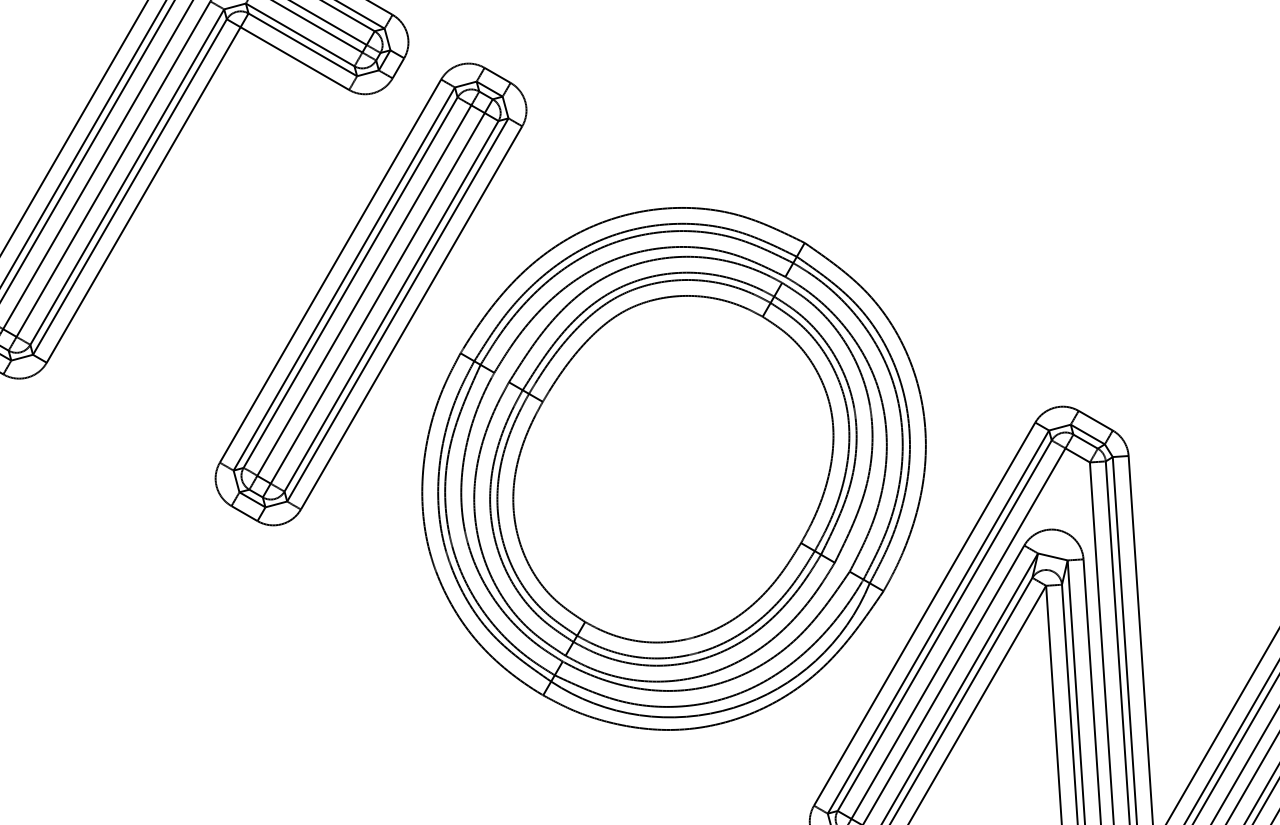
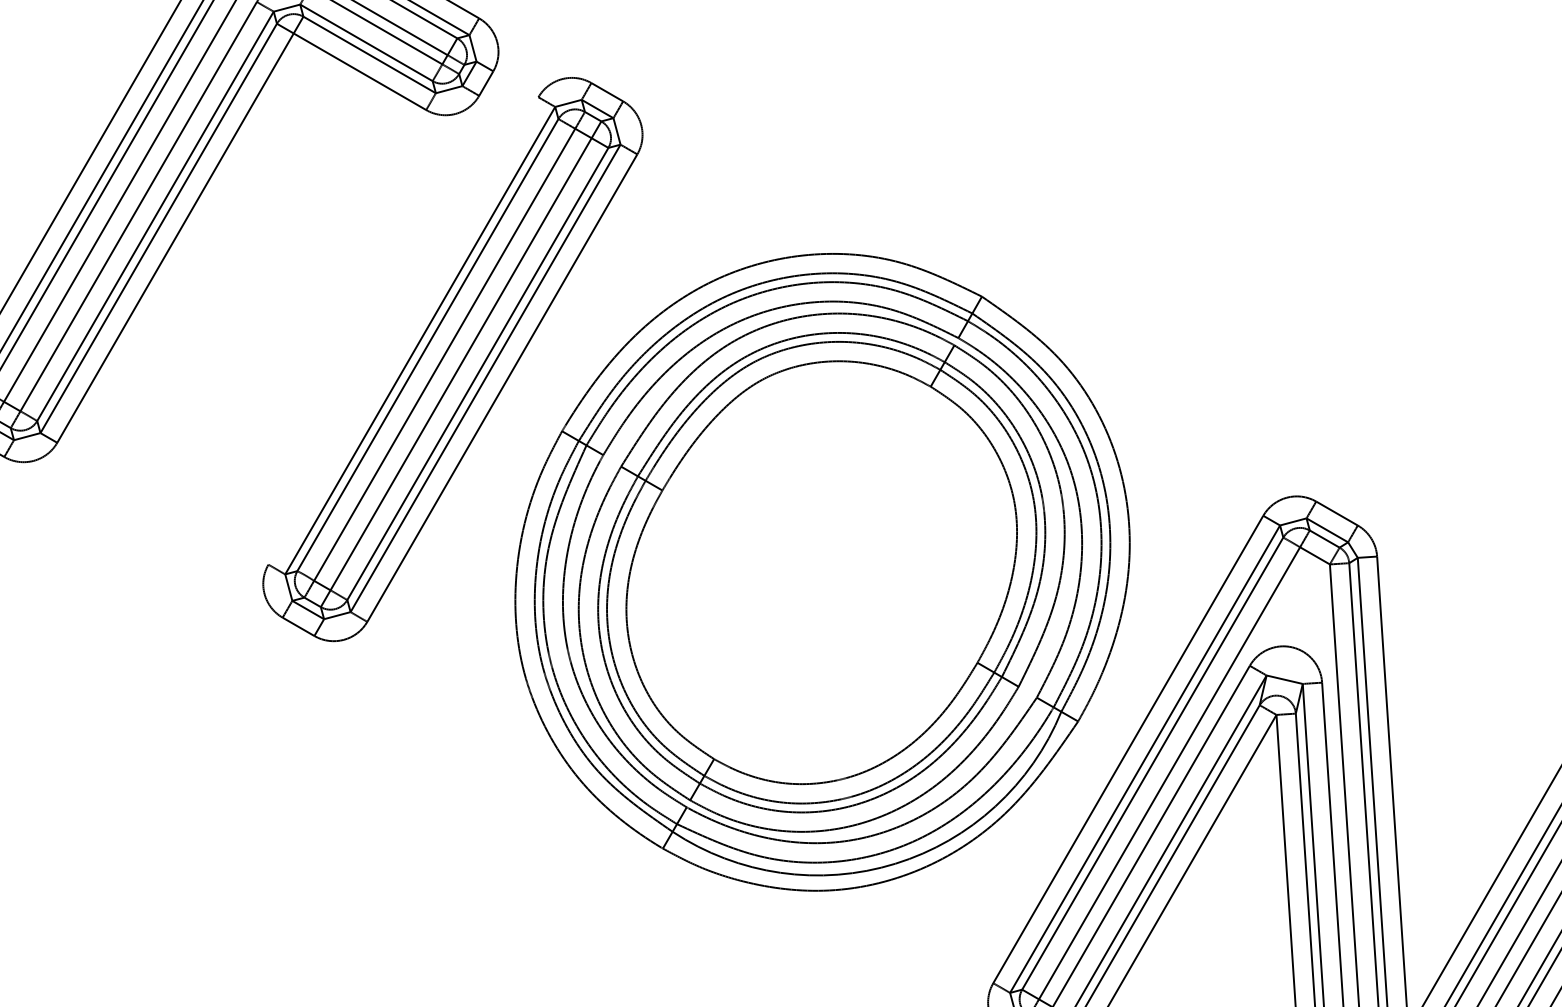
line: (330, 270) -> (403, 330), removed

